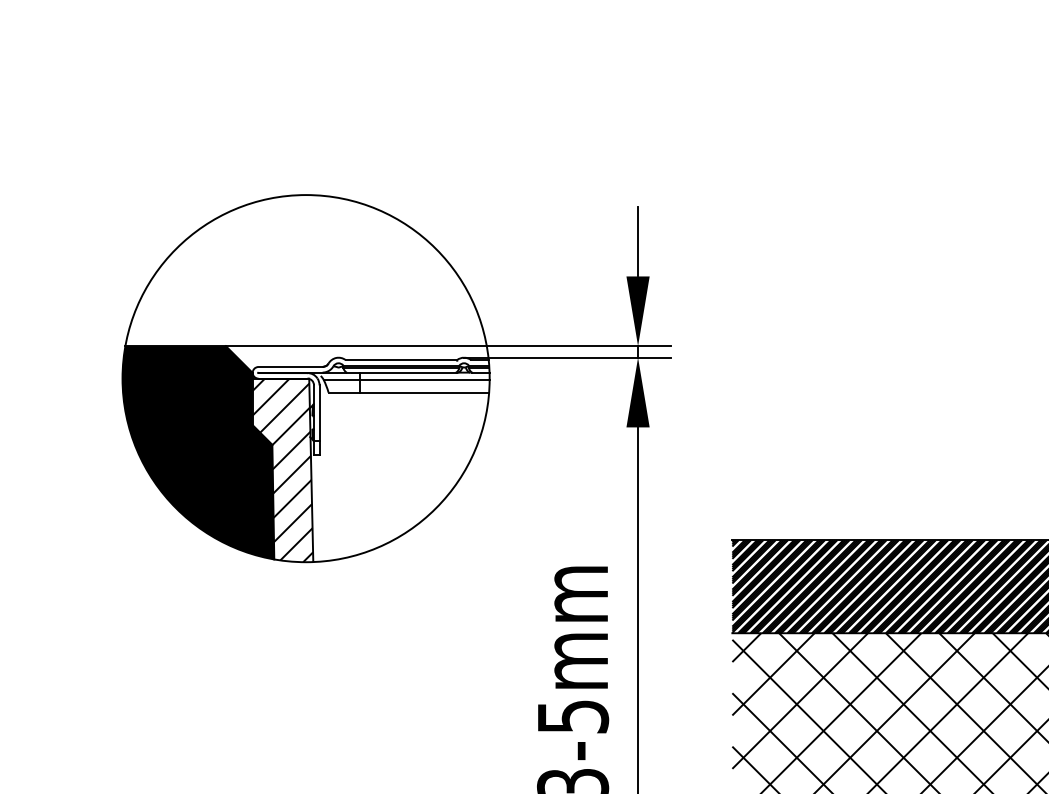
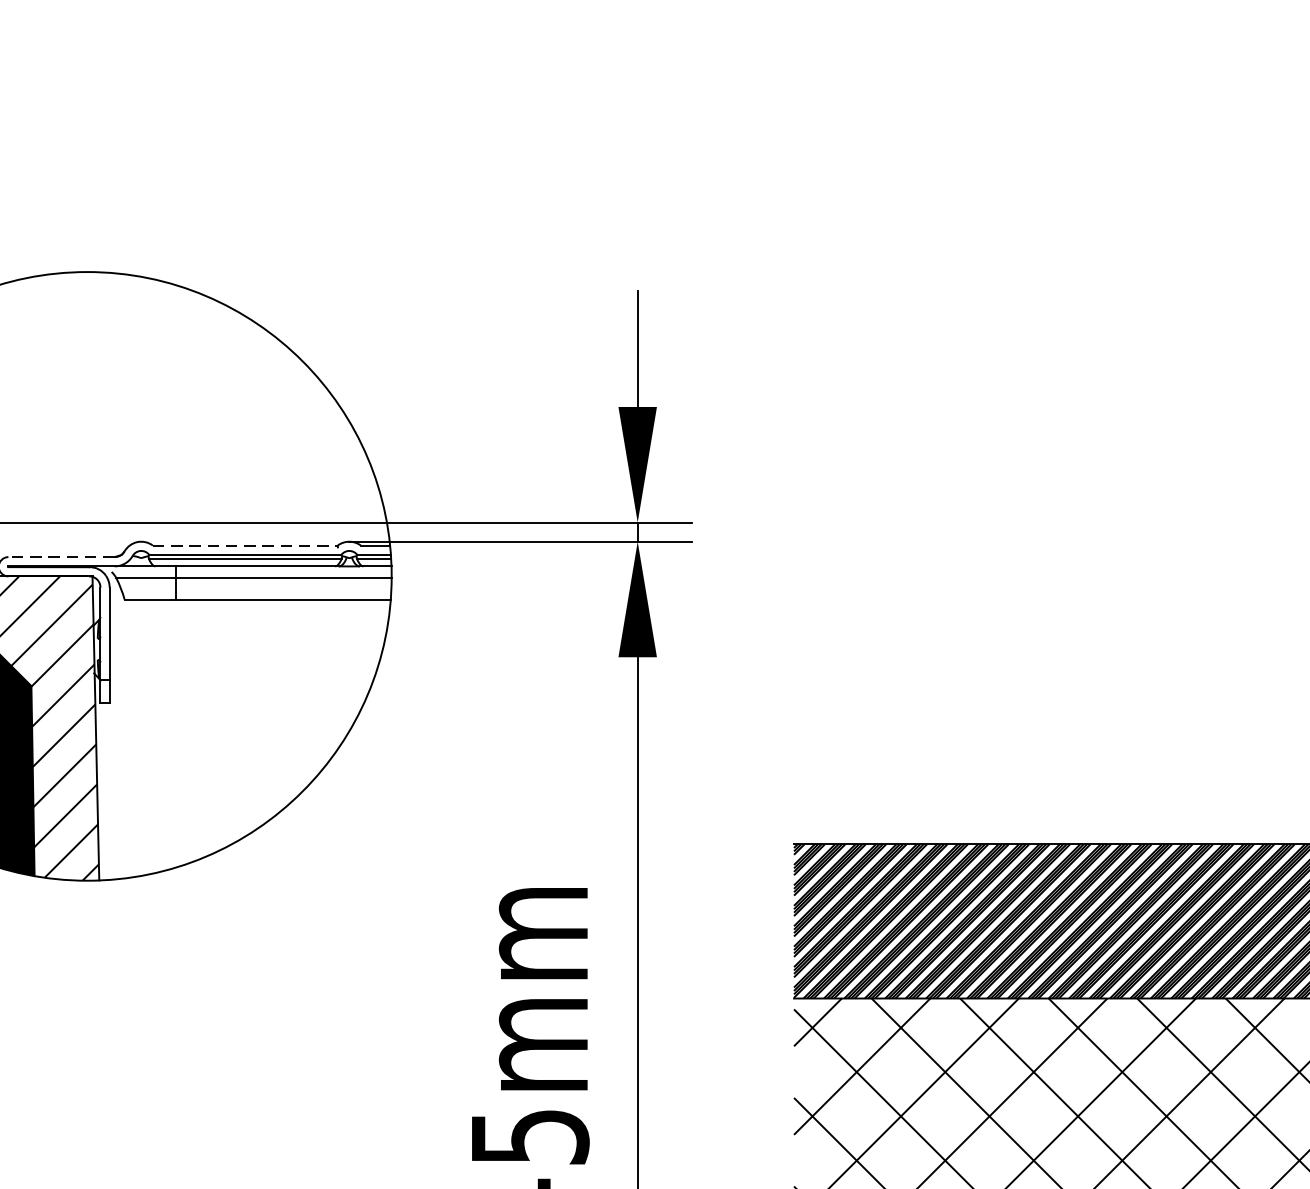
line: (401, 360) -> (245, 546), solid -> dashed
line: (290, 367) -> (61, 557), solid -> dashed

